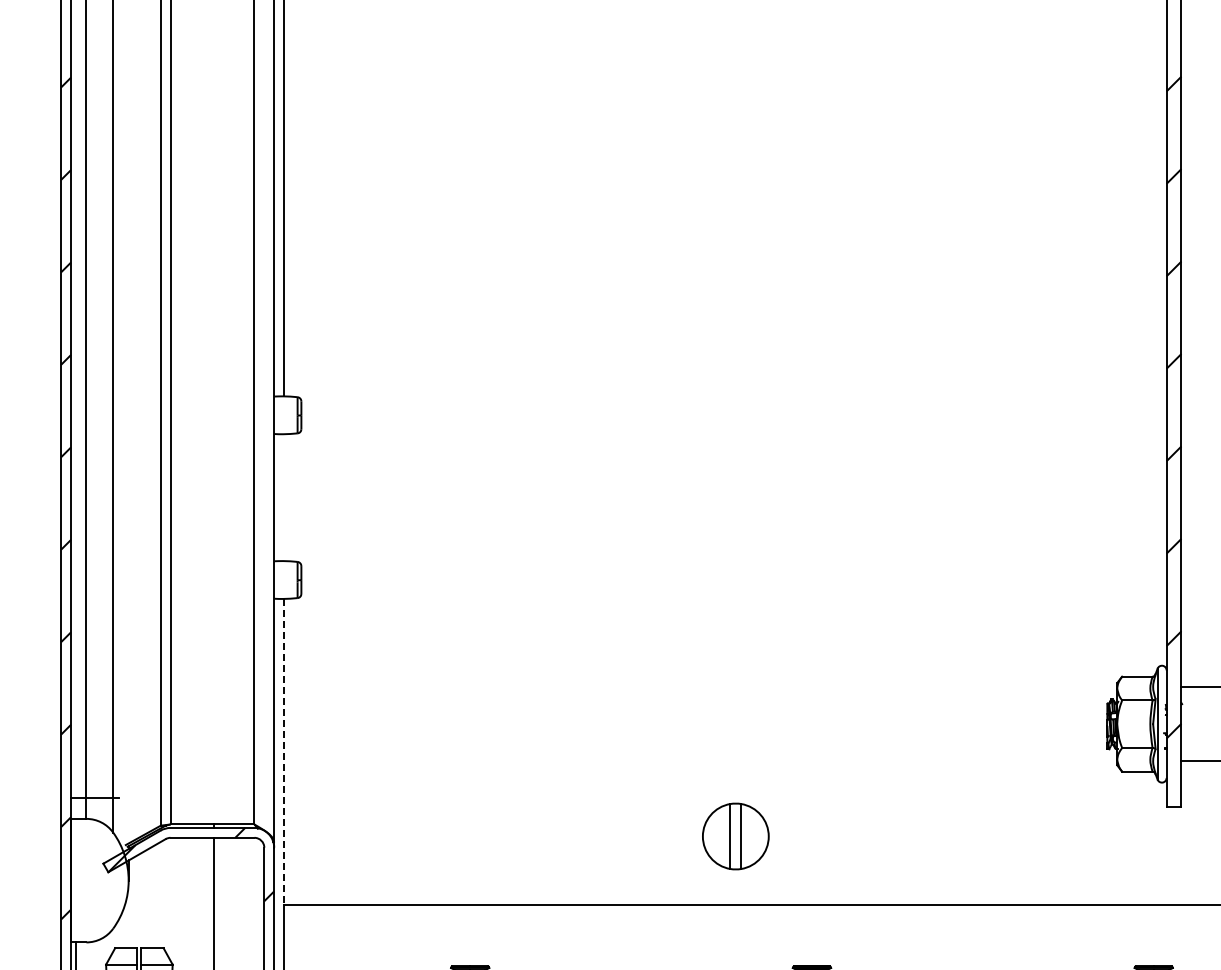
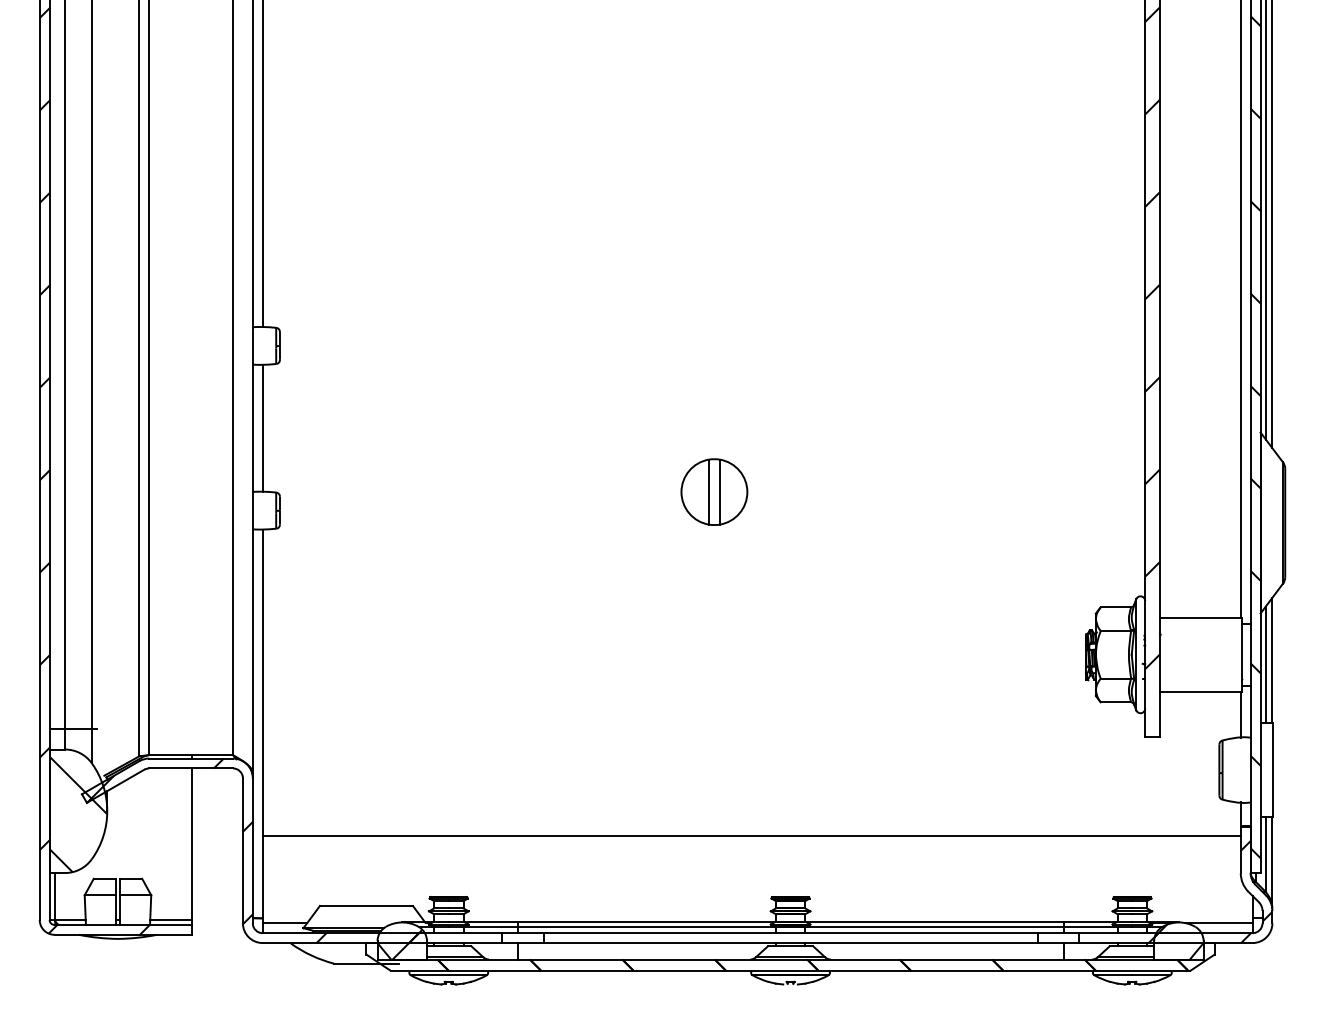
line: (283, 496) -> (262, 427), added
line: (283, 752) -> (262, 683), dashed -> solid
part: (735, 835) -> (714, 491), moved
hatch: (99, 883) -> (78, 814), added

